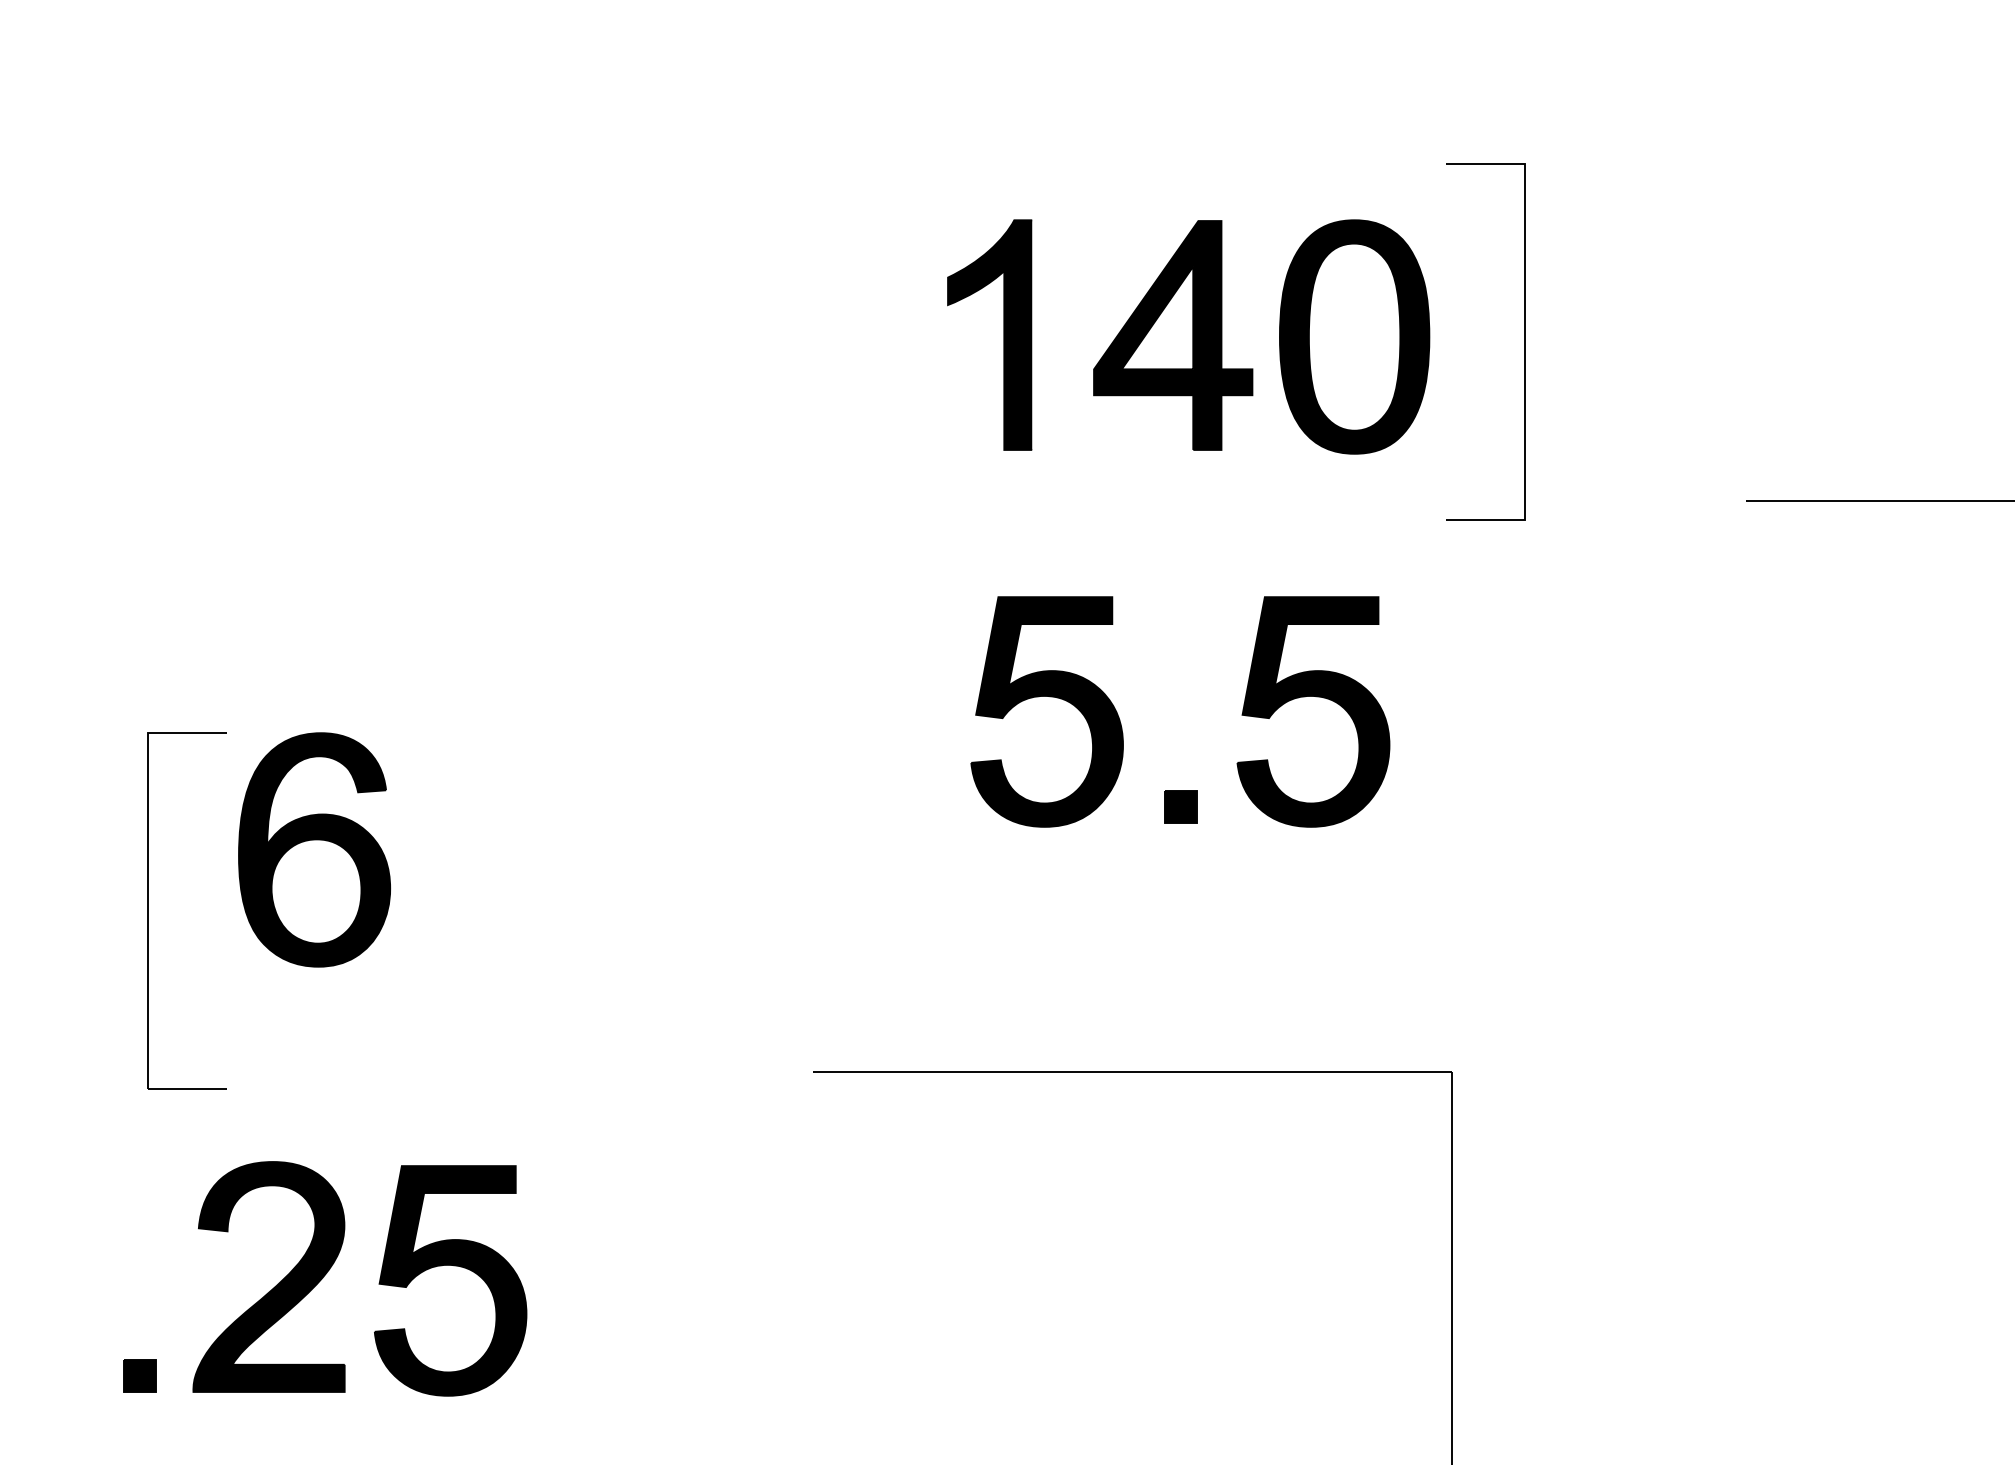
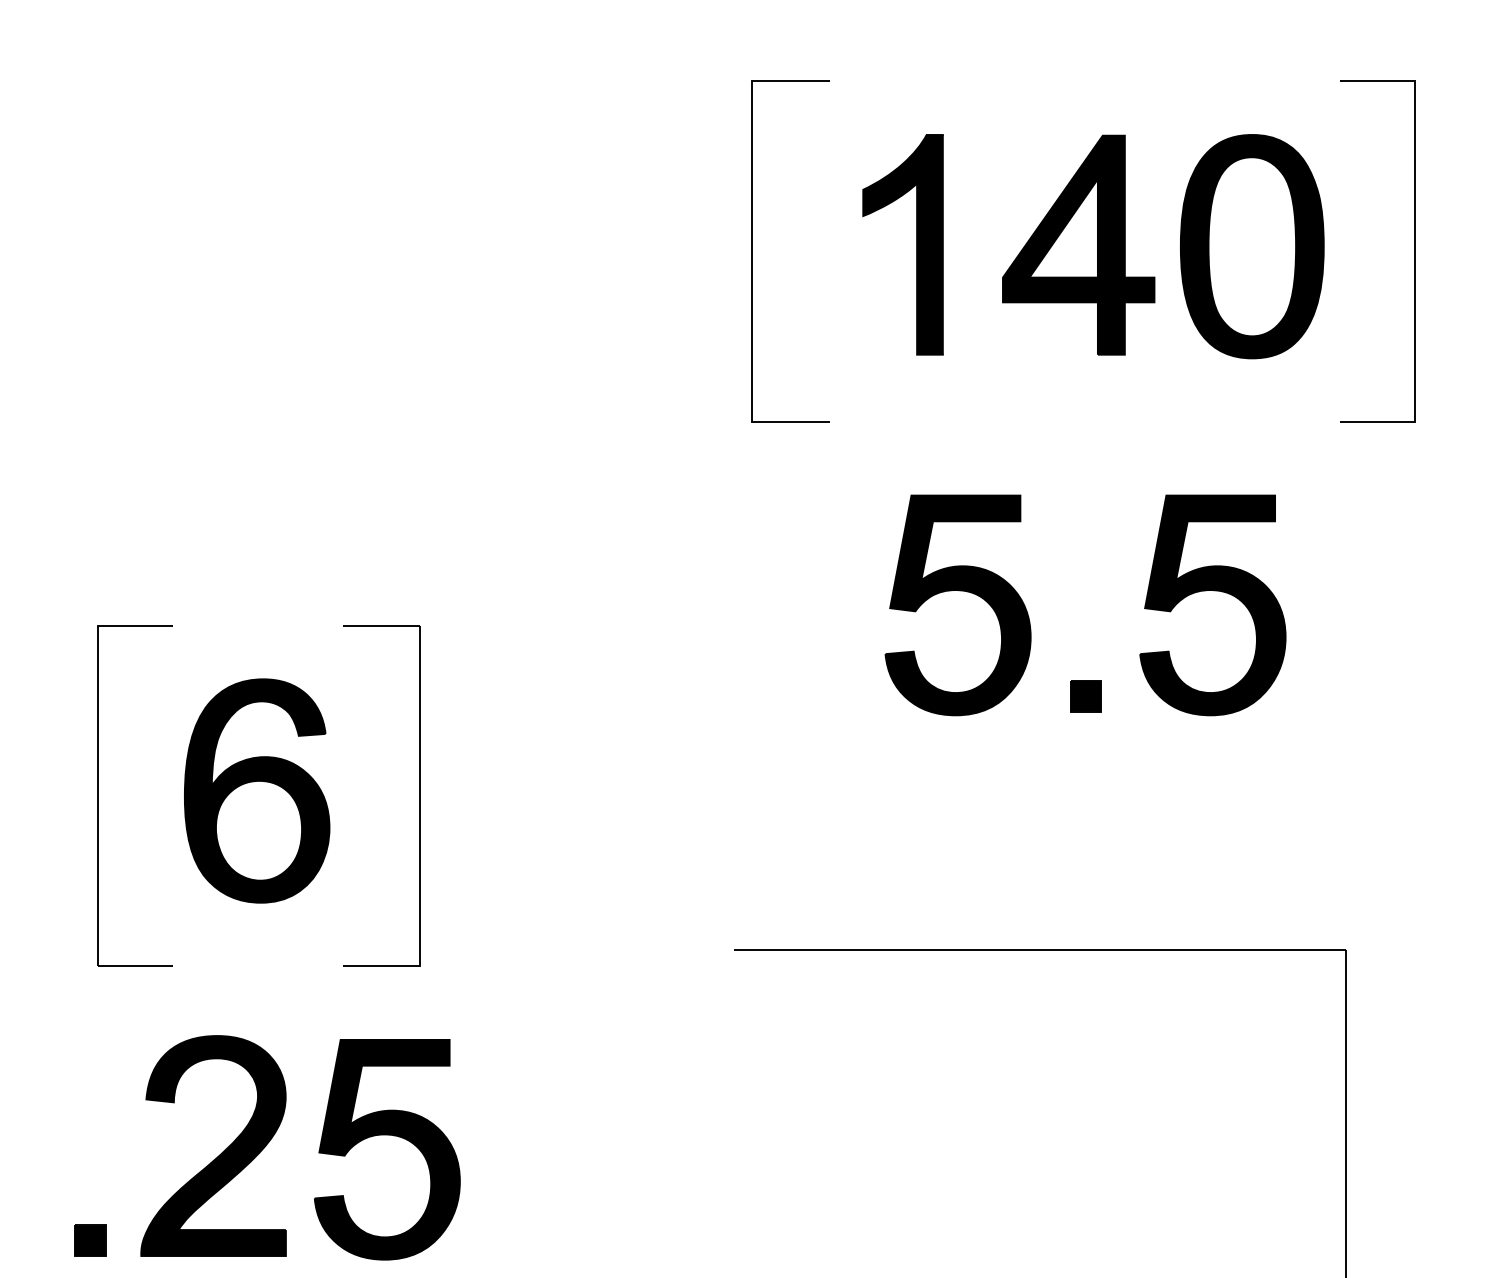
line: (832, 341) -> (752, 250), added
part: (314, 849) -> (257, 790), moved
part: (484, 910) -> (419, 795), added

